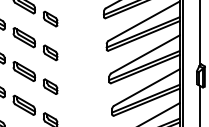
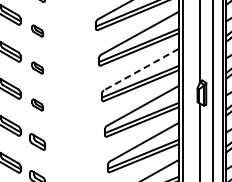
part: (50, 18) -> (37, 30), size x0.7
part: (50, 52) -> (37, 67), size x0.7
line: (145, 54) -> (141, 69), solid -> dashed
part: (50, 86) -> (37, 104), size x0.7

